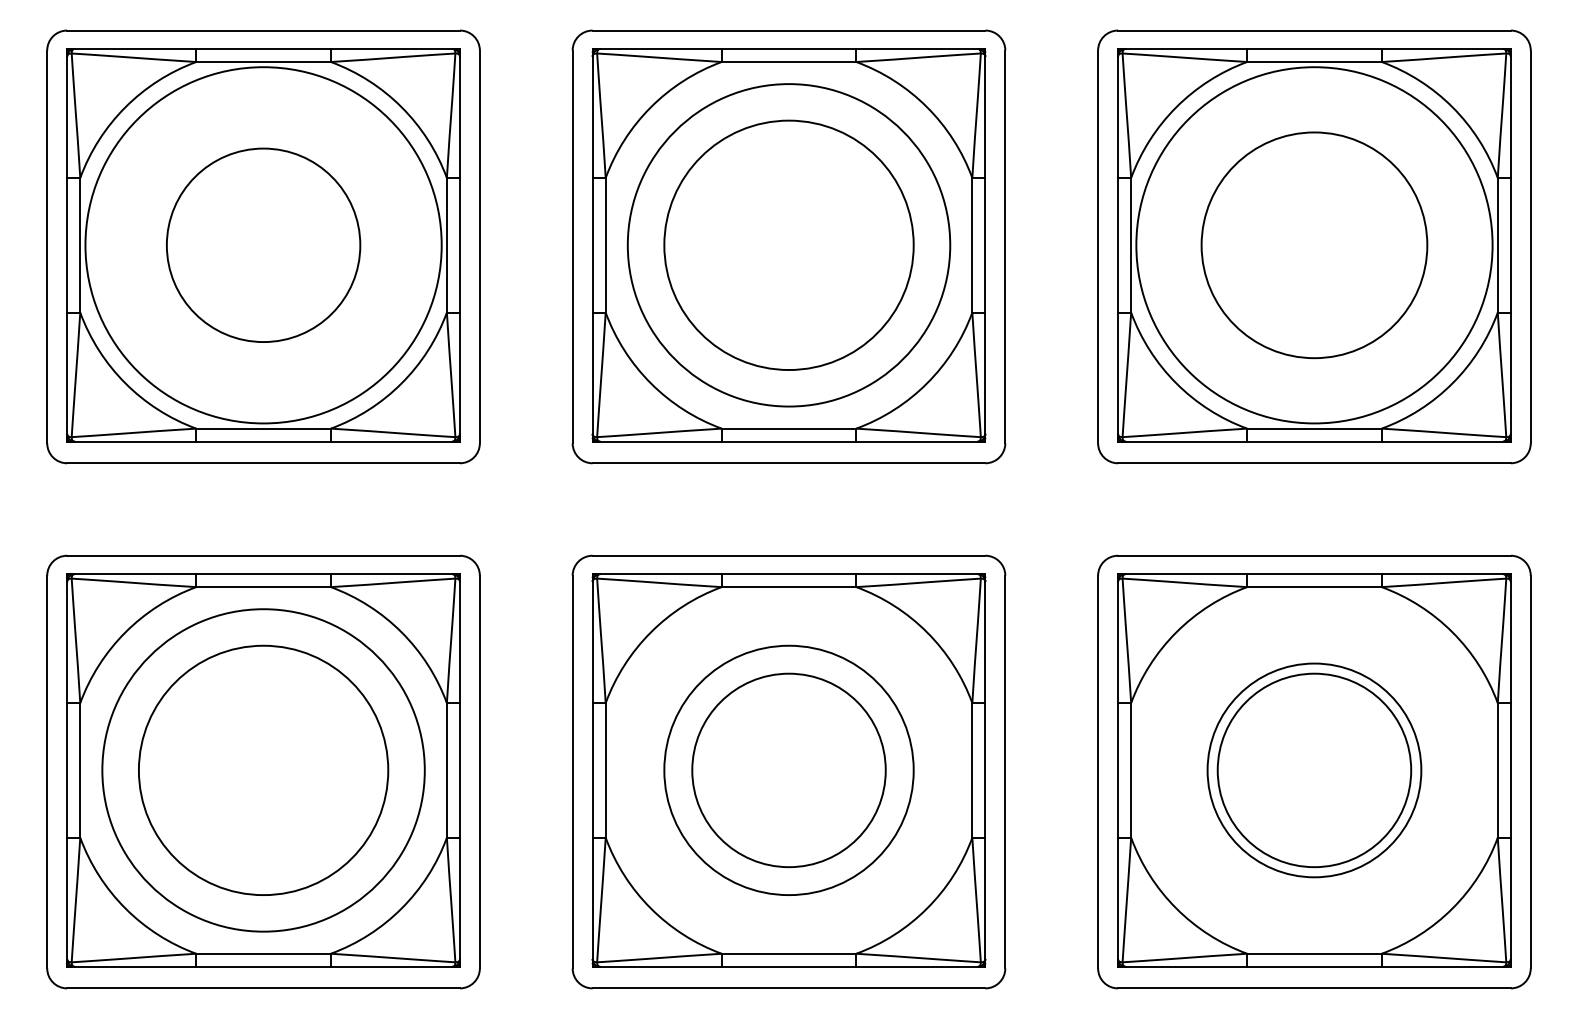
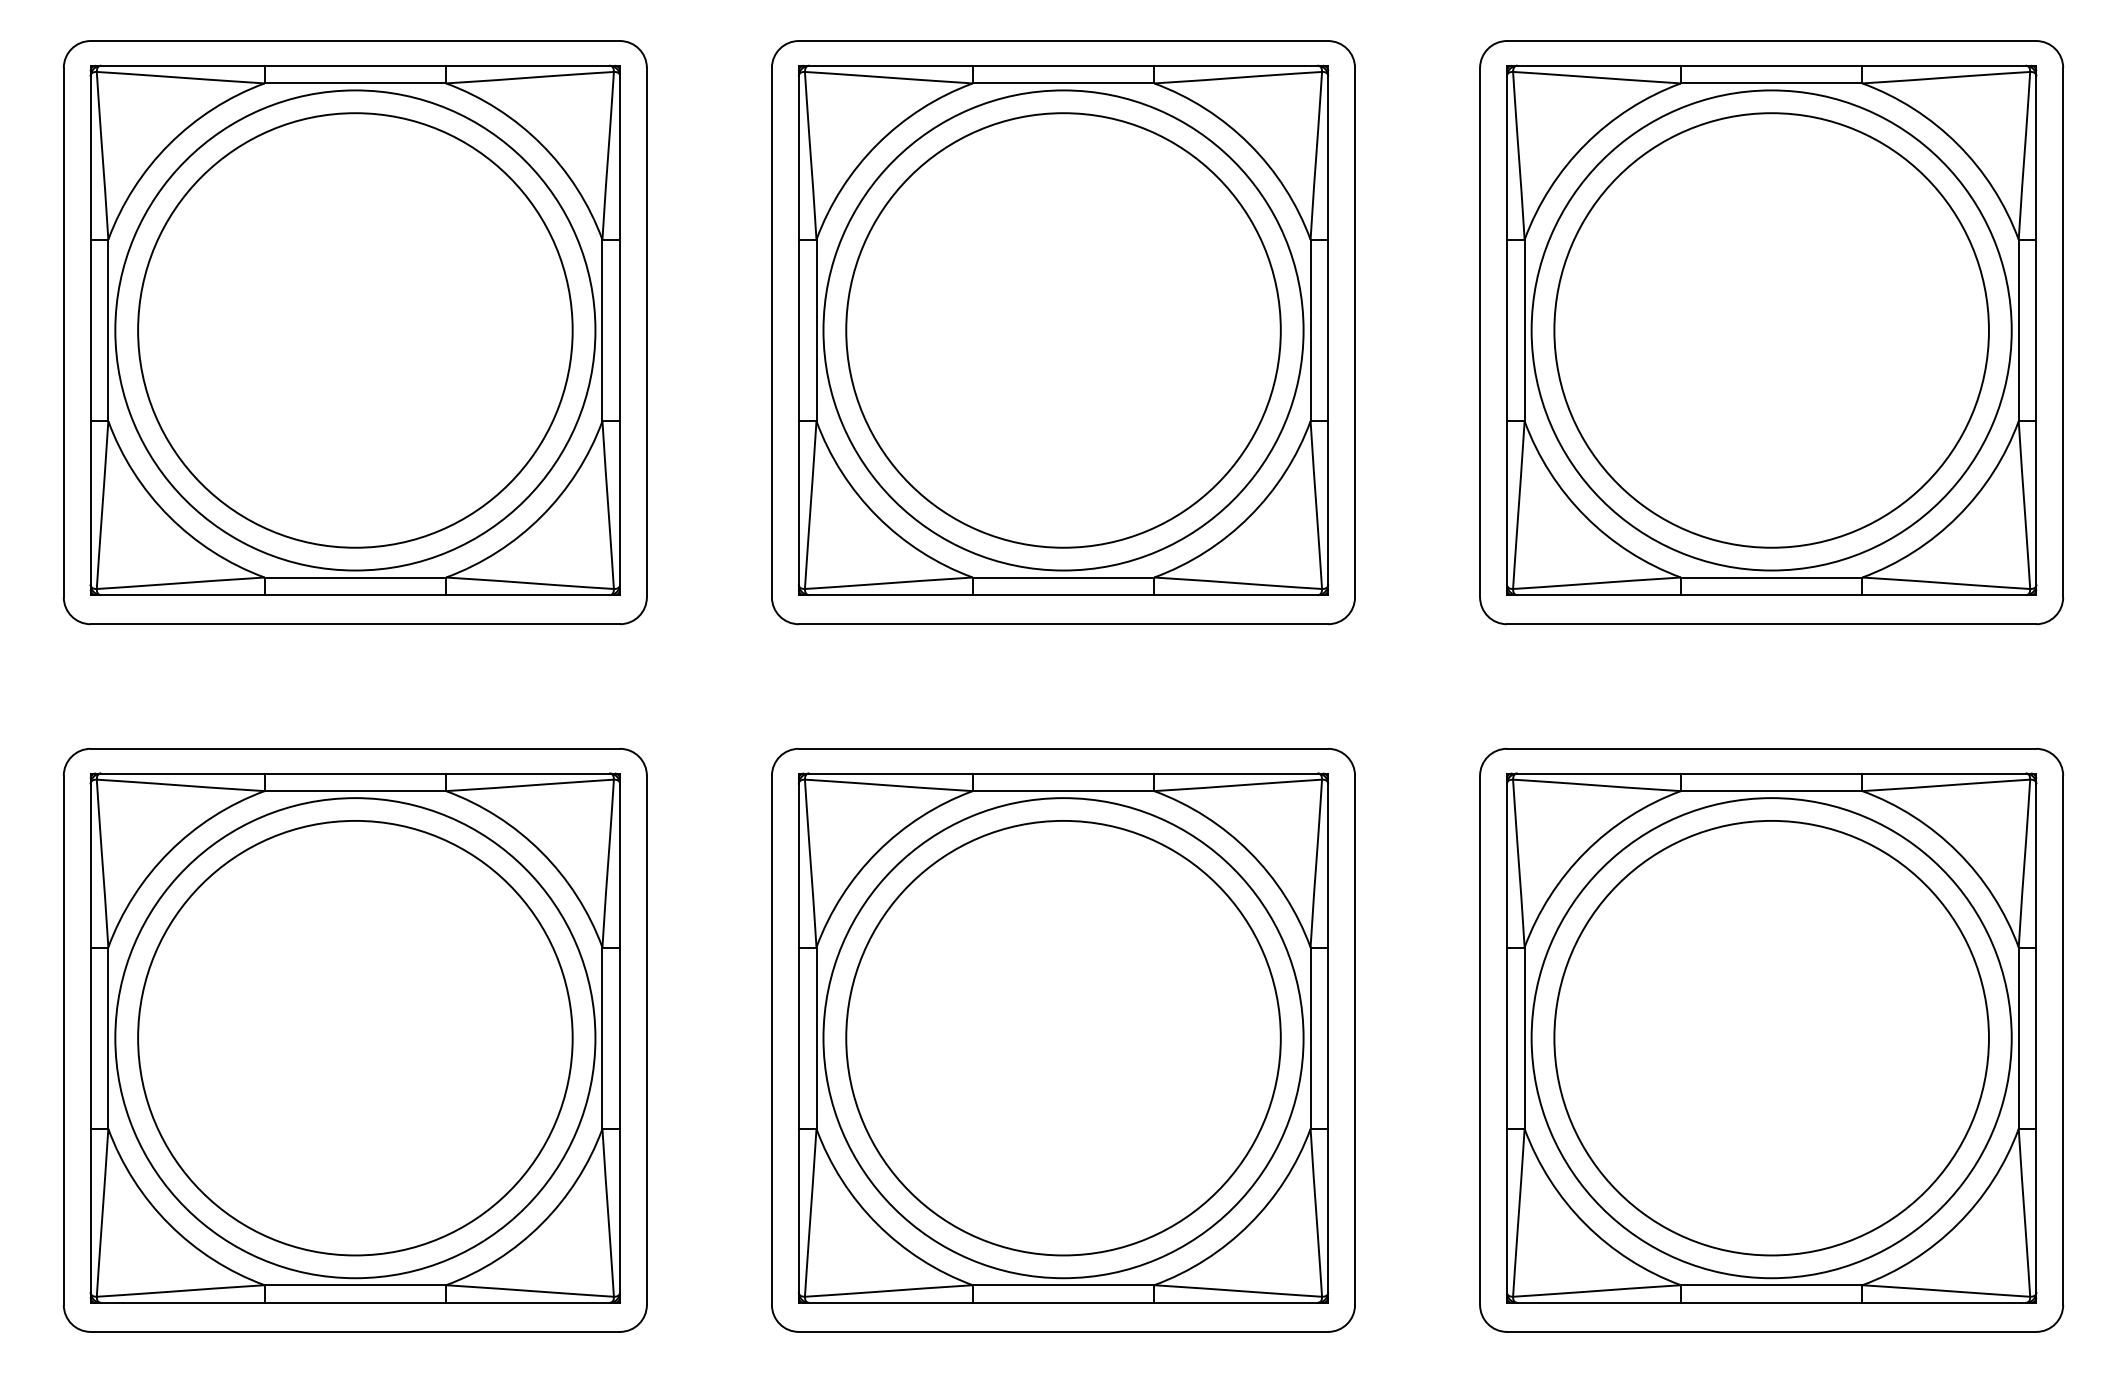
circle: (263, 245) -> (355, 330), size x1.67
circle: (789, 245) -> (1063, 330), size x1.43
circle: (1314, 245) -> (1771, 330), size x1.43
circle: (789, 769) -> (1063, 1037), size x1.67
circle: (1314, 769) -> (1771, 1037), size x1.67
circle: (263, 770) -> (355, 1038), size x1.43
circle: (789, 770) -> (1063, 1038), size x1.43
circle: (1314, 770) -> (1771, 1038), size x1.67

